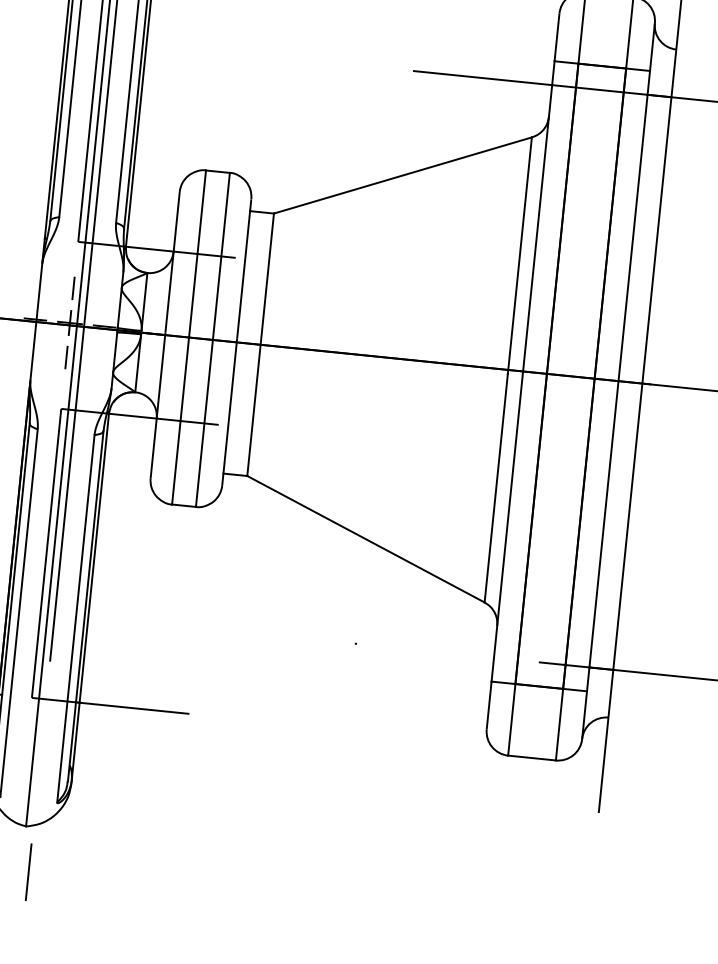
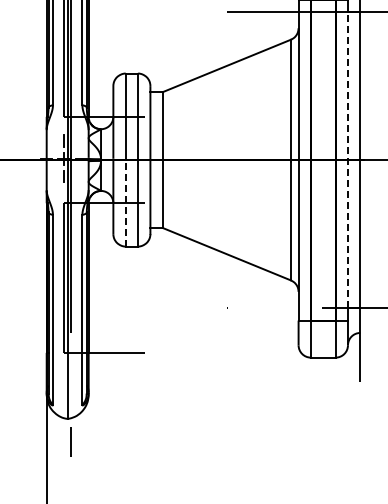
line: (617, 379) -> (347, 159), solid -> dashed
line: (180, 419) -> (125, 202), solid -> dashed

